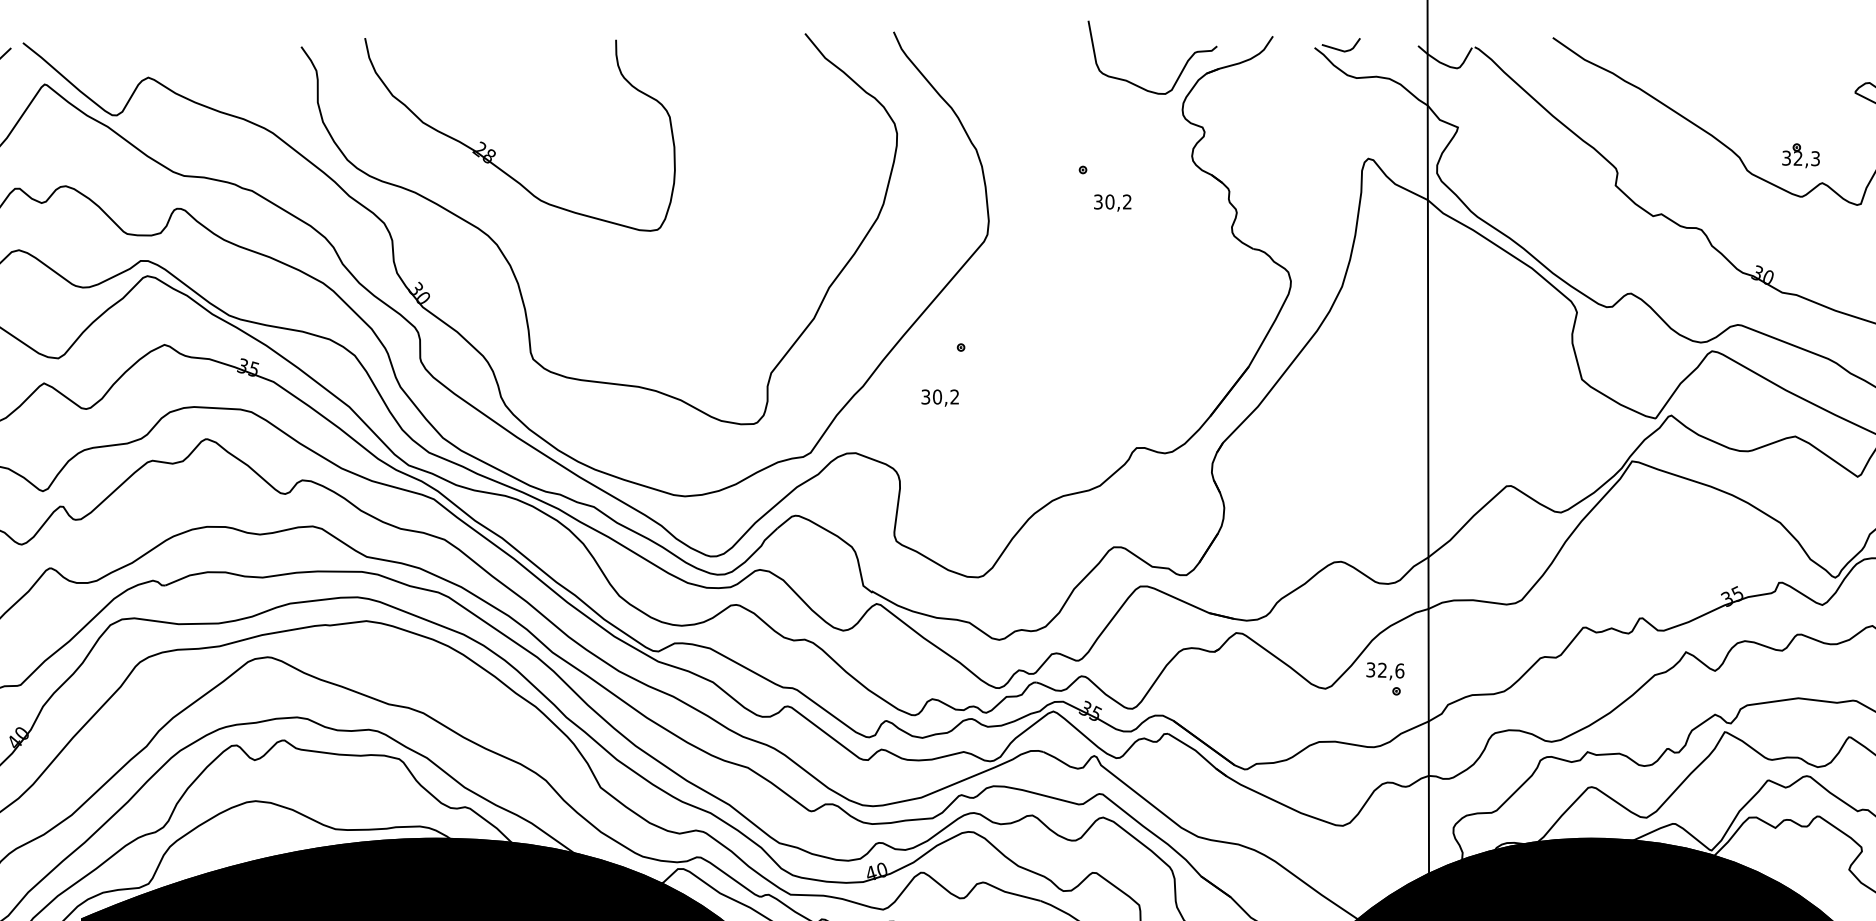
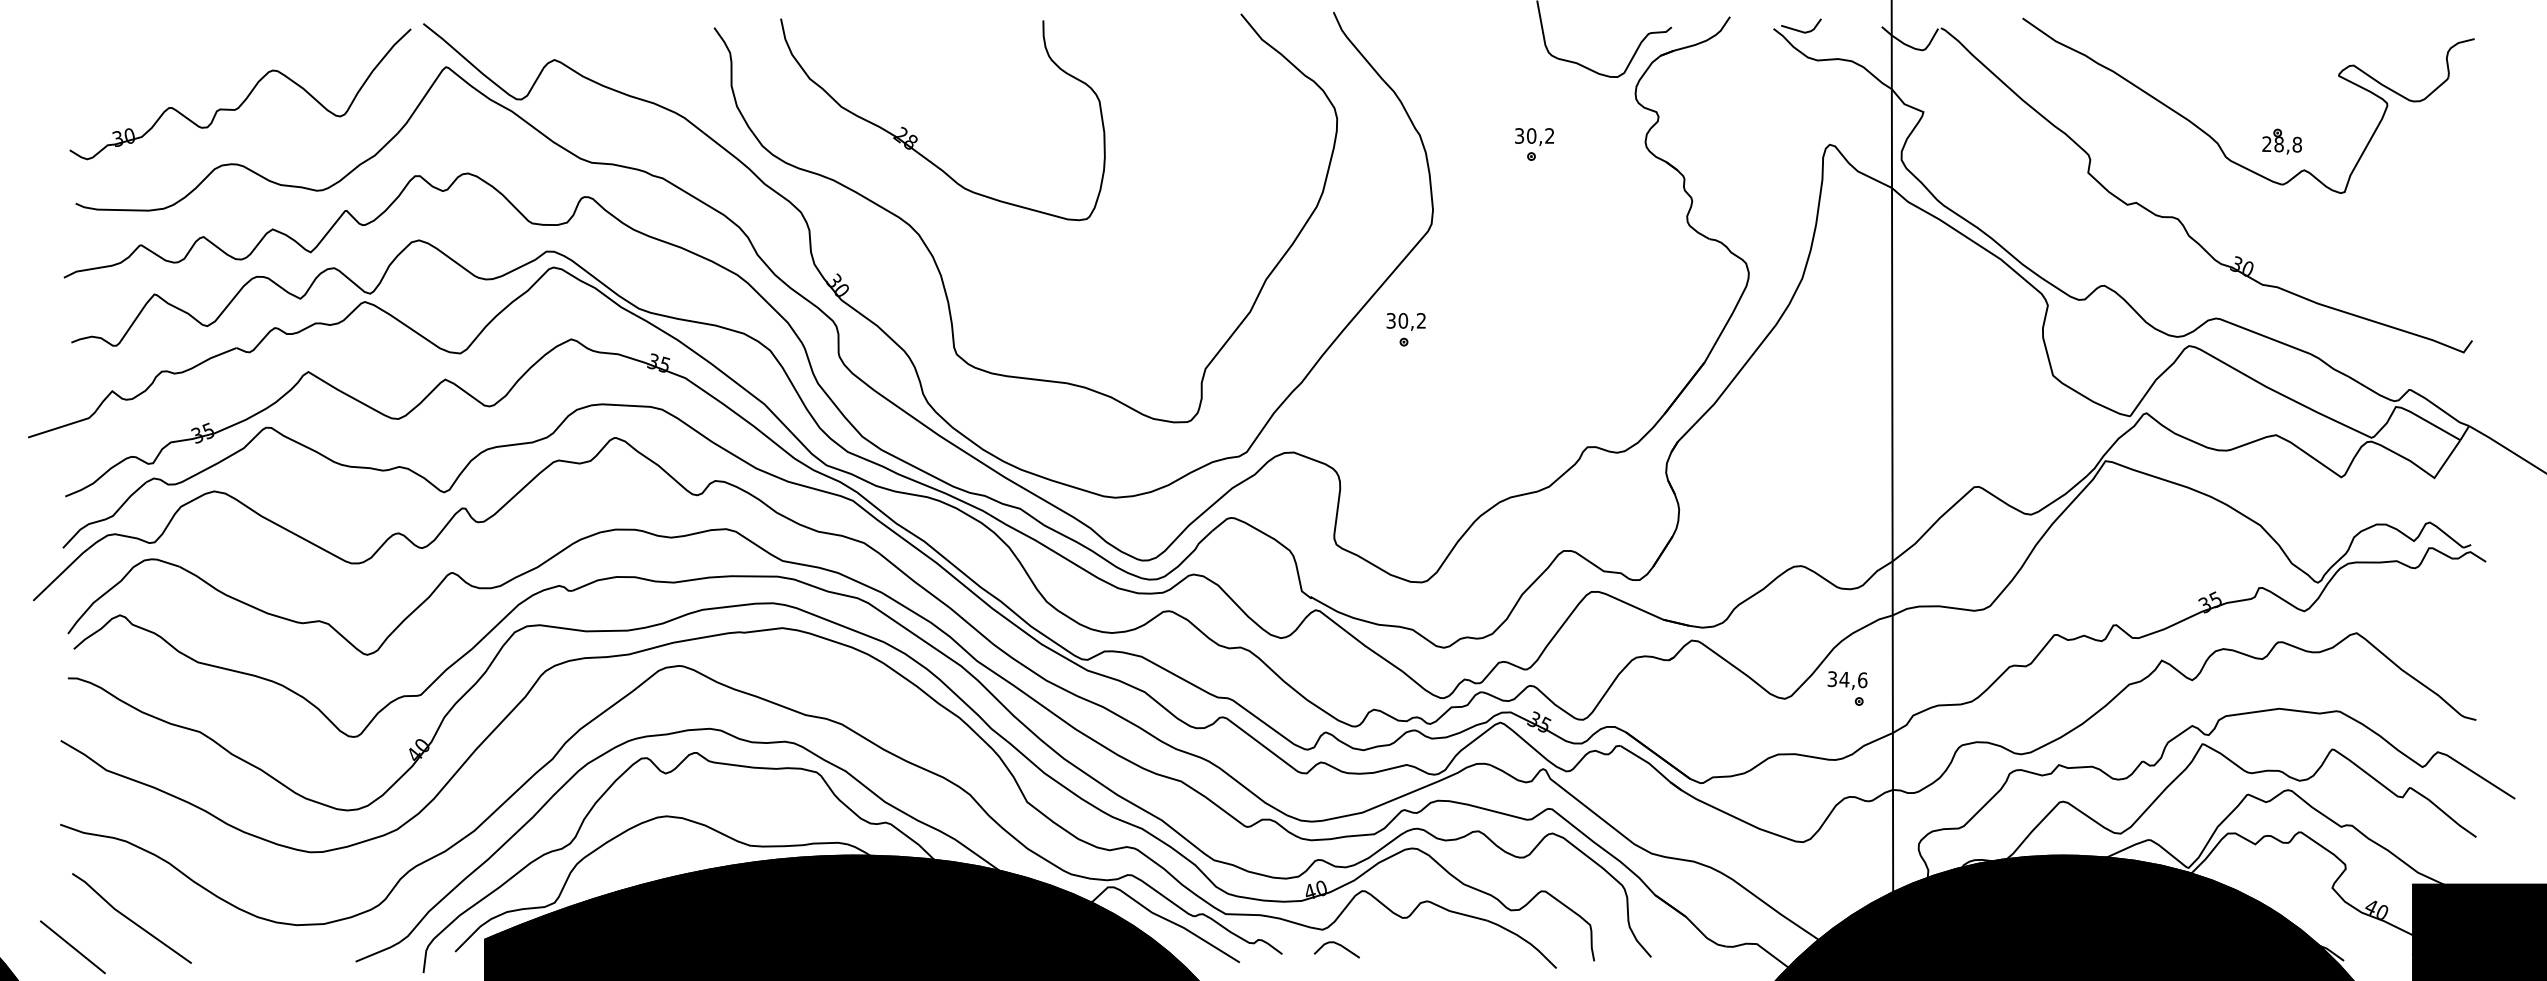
text: (1800, 158) -> (2281, 144), 32,3 -> 28,8
text: (1112, 203) -> (1534, 137), moved
text: (939, 397) -> (1405, 321), moved
text: (1382, 670) -> (1844, 679), 32,6 -> 34,6

